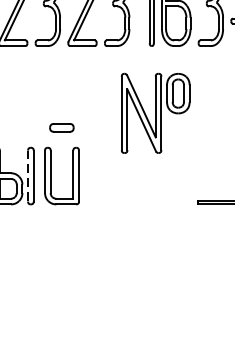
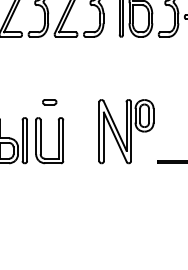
part: (155, 113) -> (126, 131), moved
part: (61, 128) -> (49, 102), size x0.71
line: (27, 177) -> (22, 141), dashed -> solid

